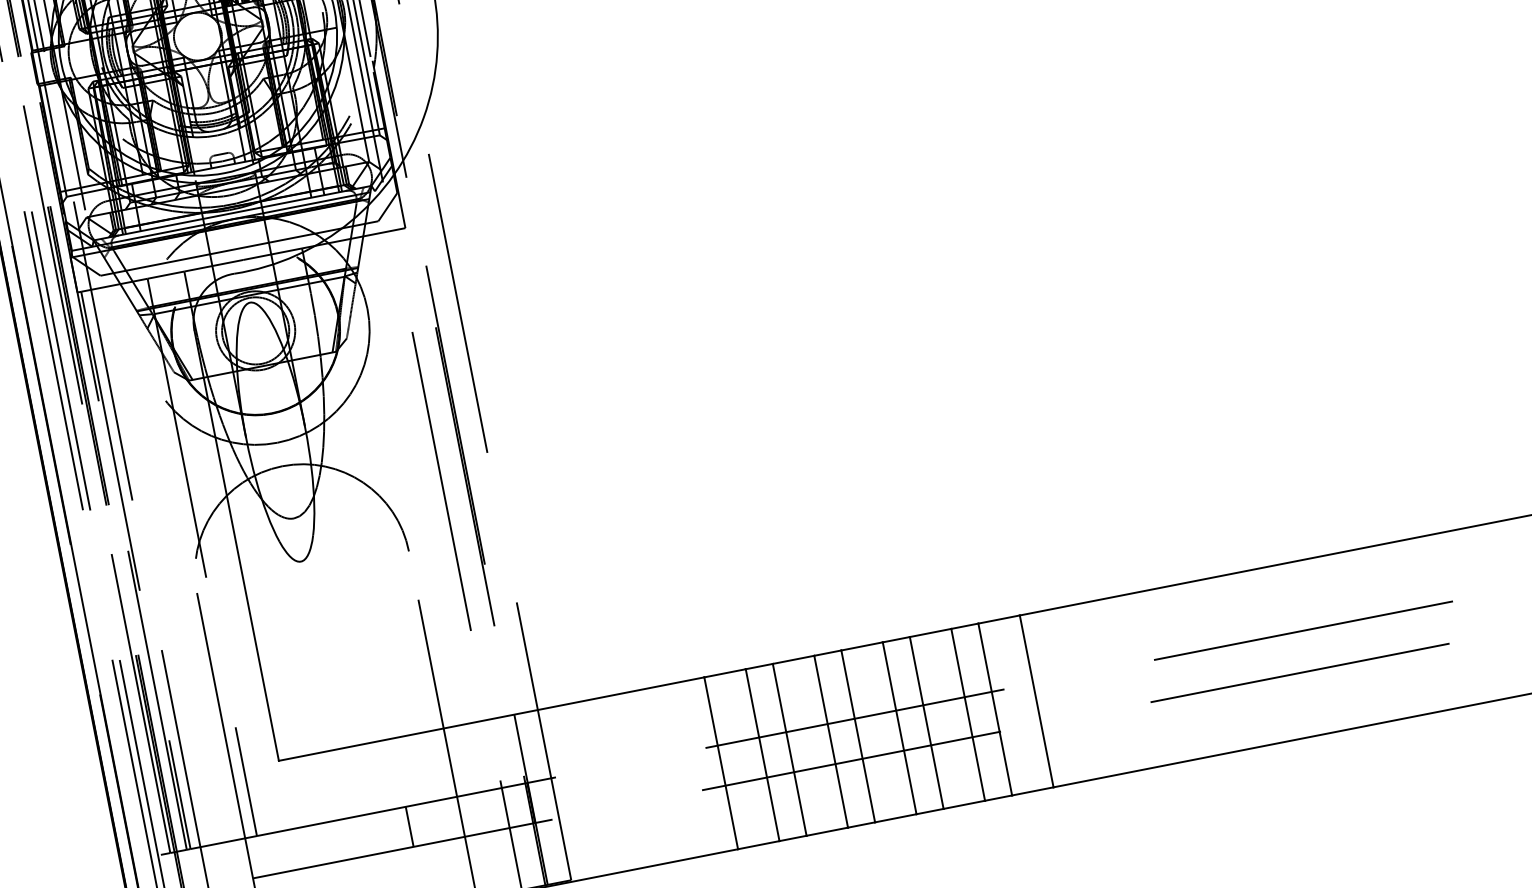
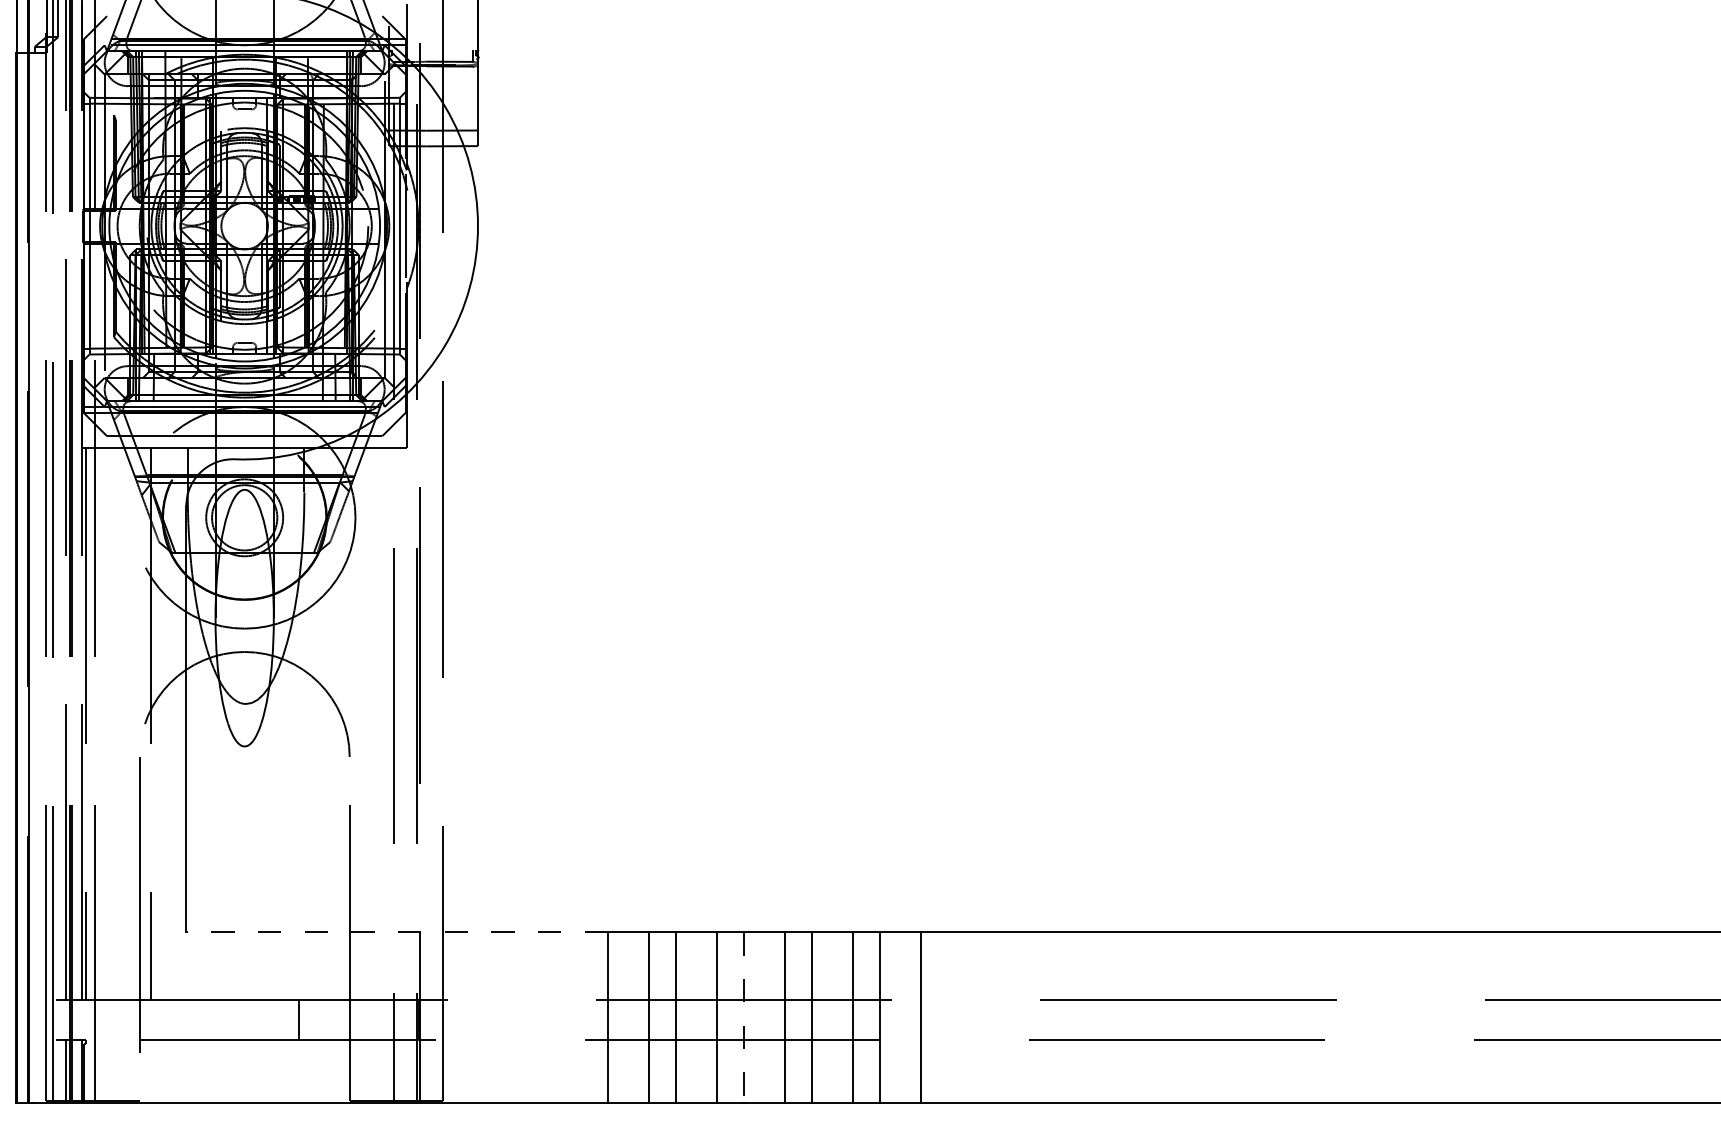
line: (491, 719) -> (397, 932), solid -> dashed
line: (858, 737) -> (743, 1018), solid -> dashed

